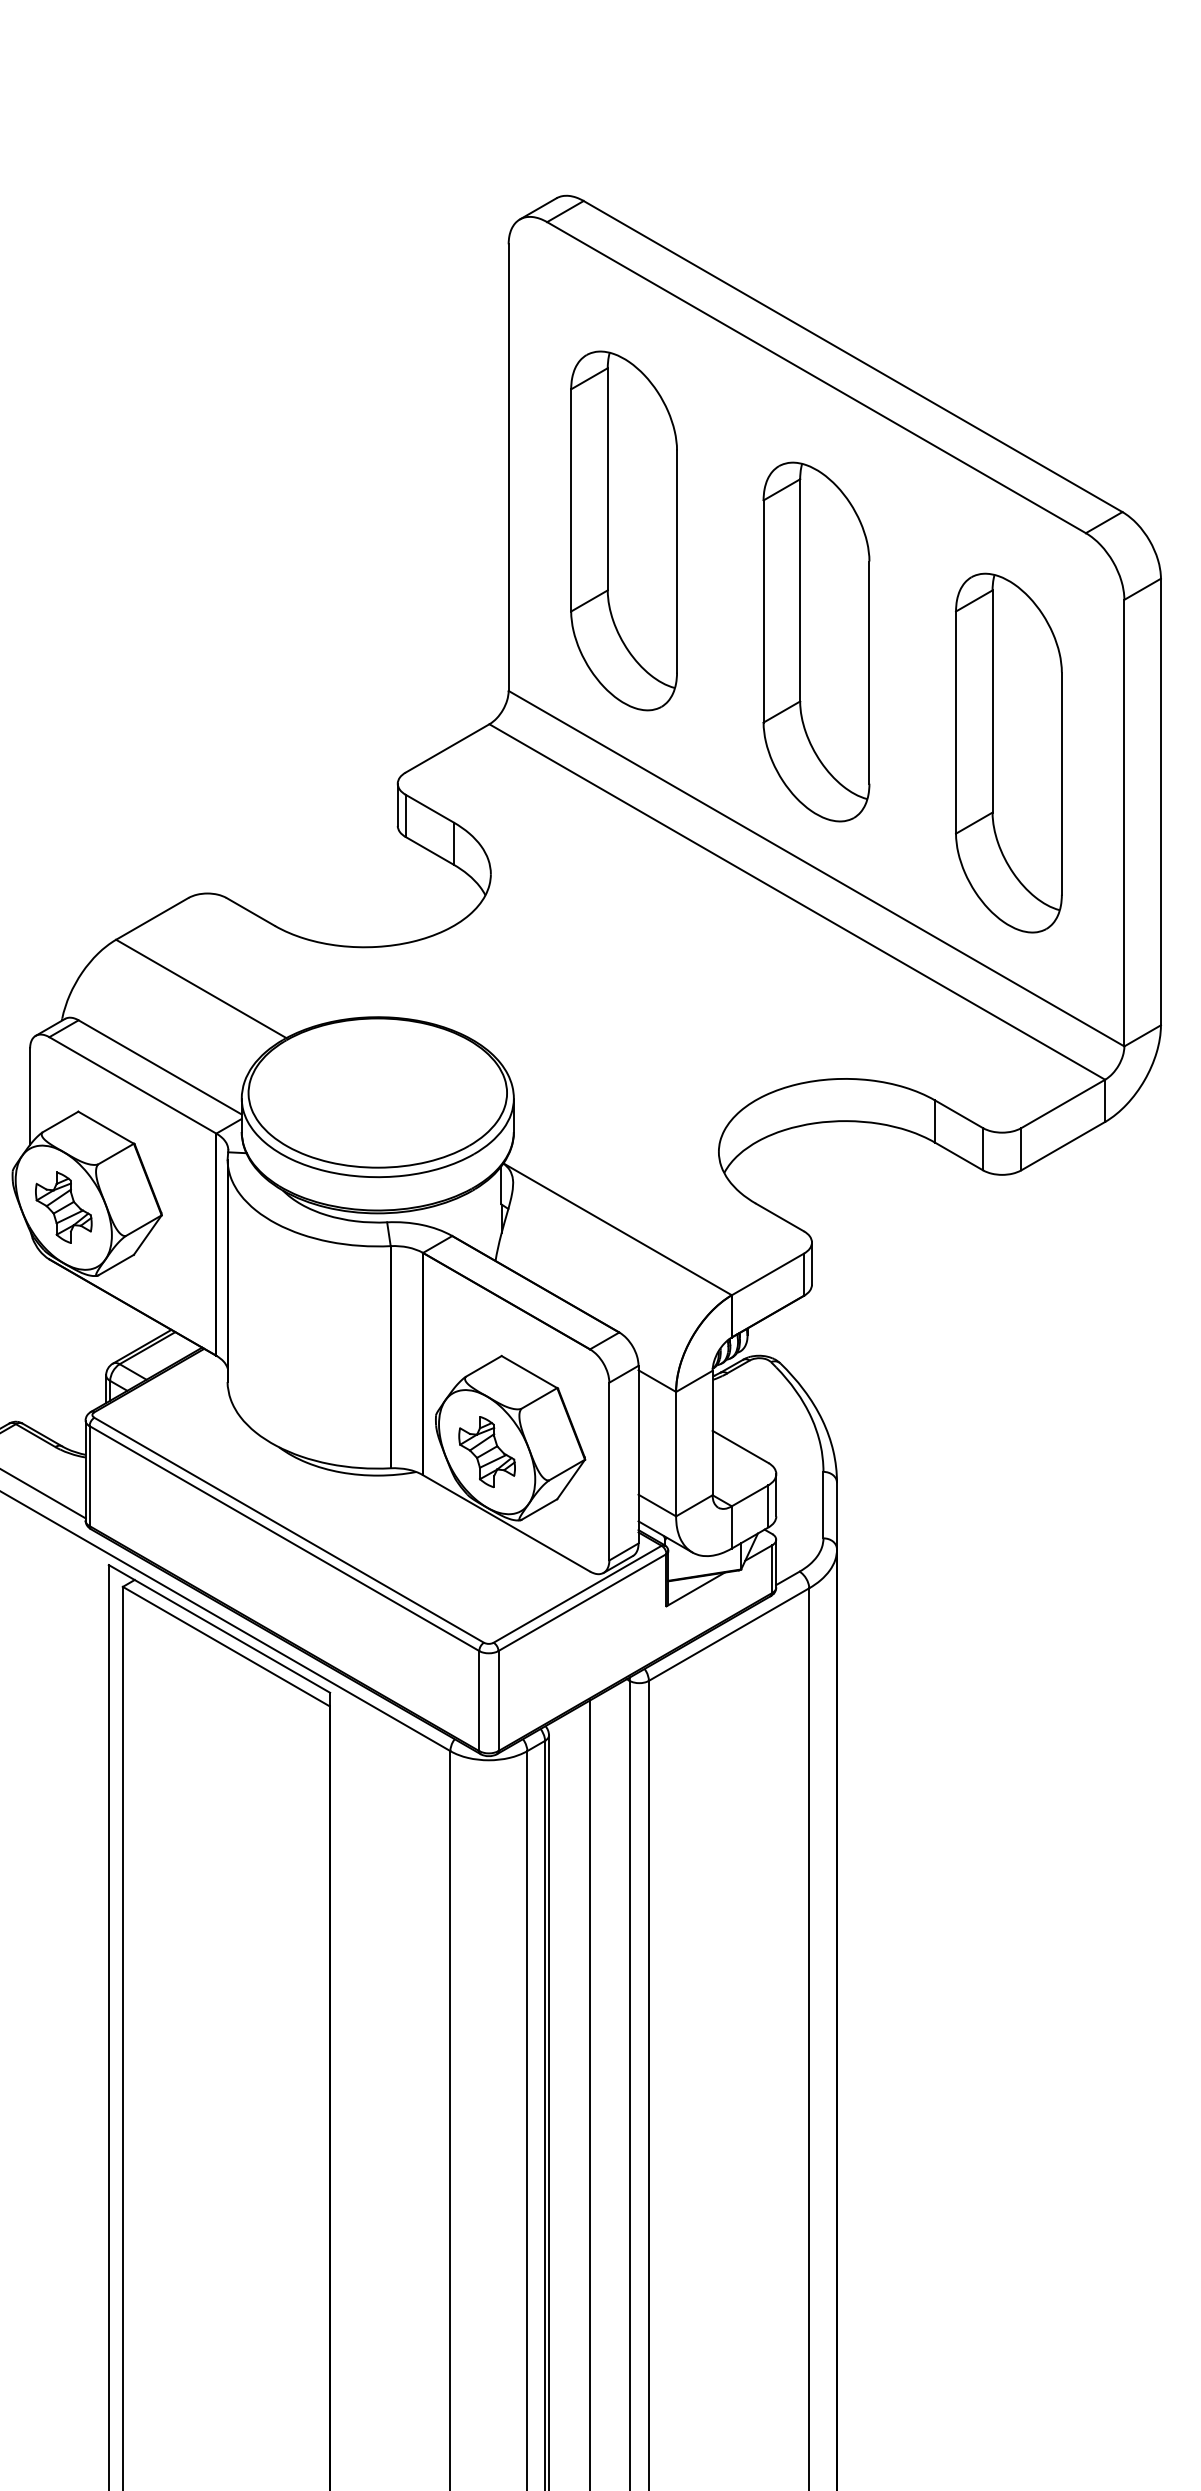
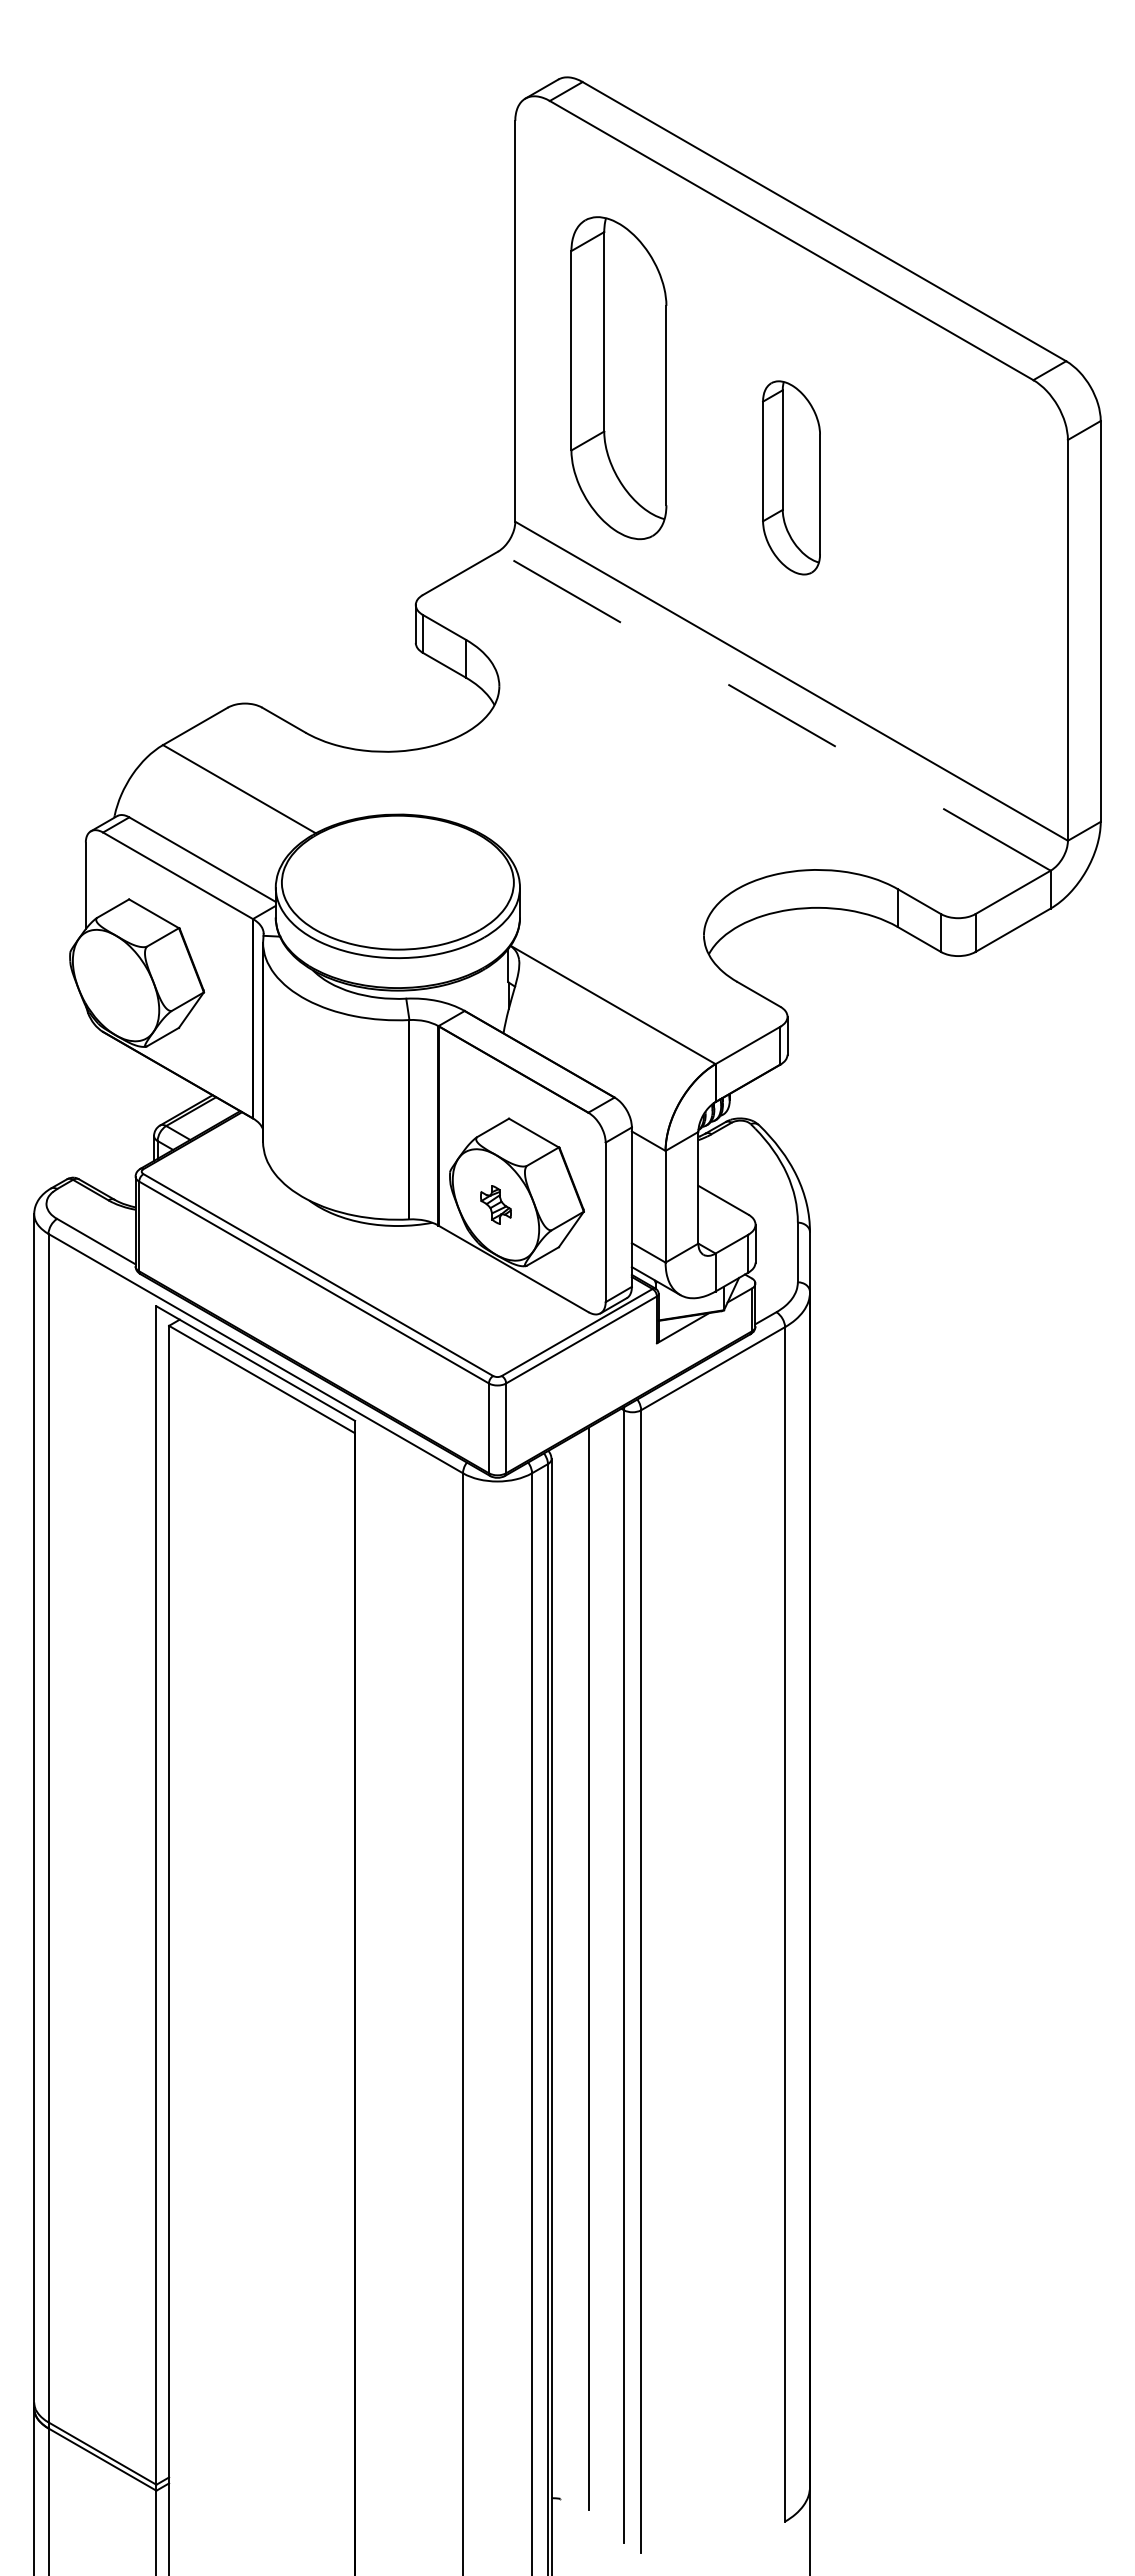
part: (816, 641) -> (791, 477), size x0.6
part: (1008, 753) -> (963, 577), removed
line: (796, 901) -> (773, 710), solid -> dashed
part: (63, 1207) -> (115, 985), removed
part: (486, 1451) -> (495, 1204), size x0.6

